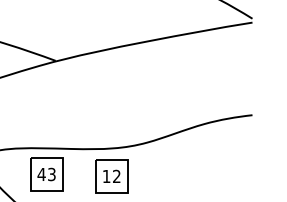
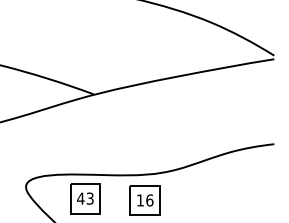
text: (116, 176) -> (149, 200), 12 -> 16

